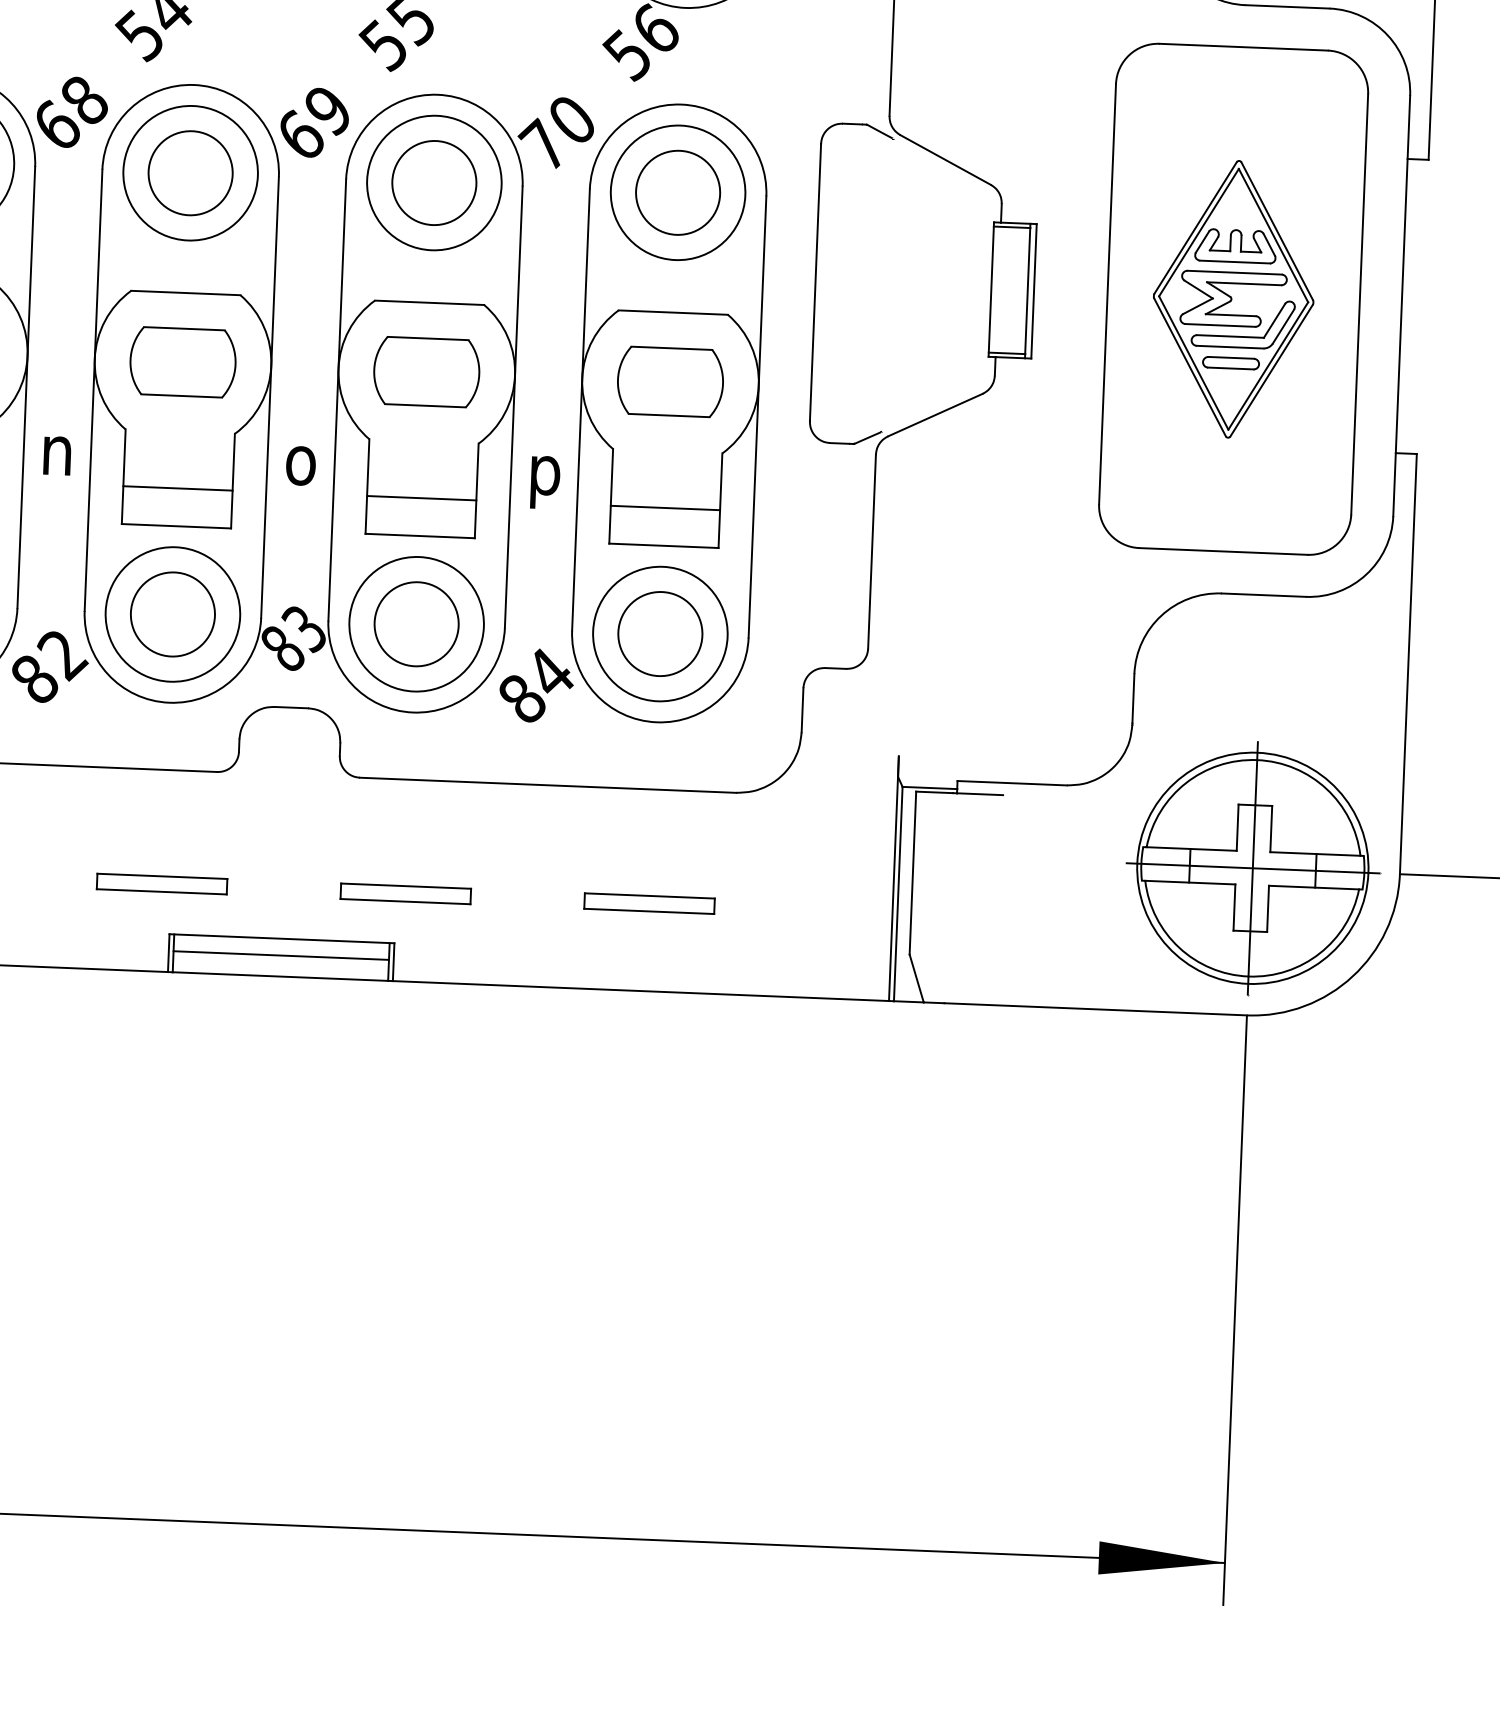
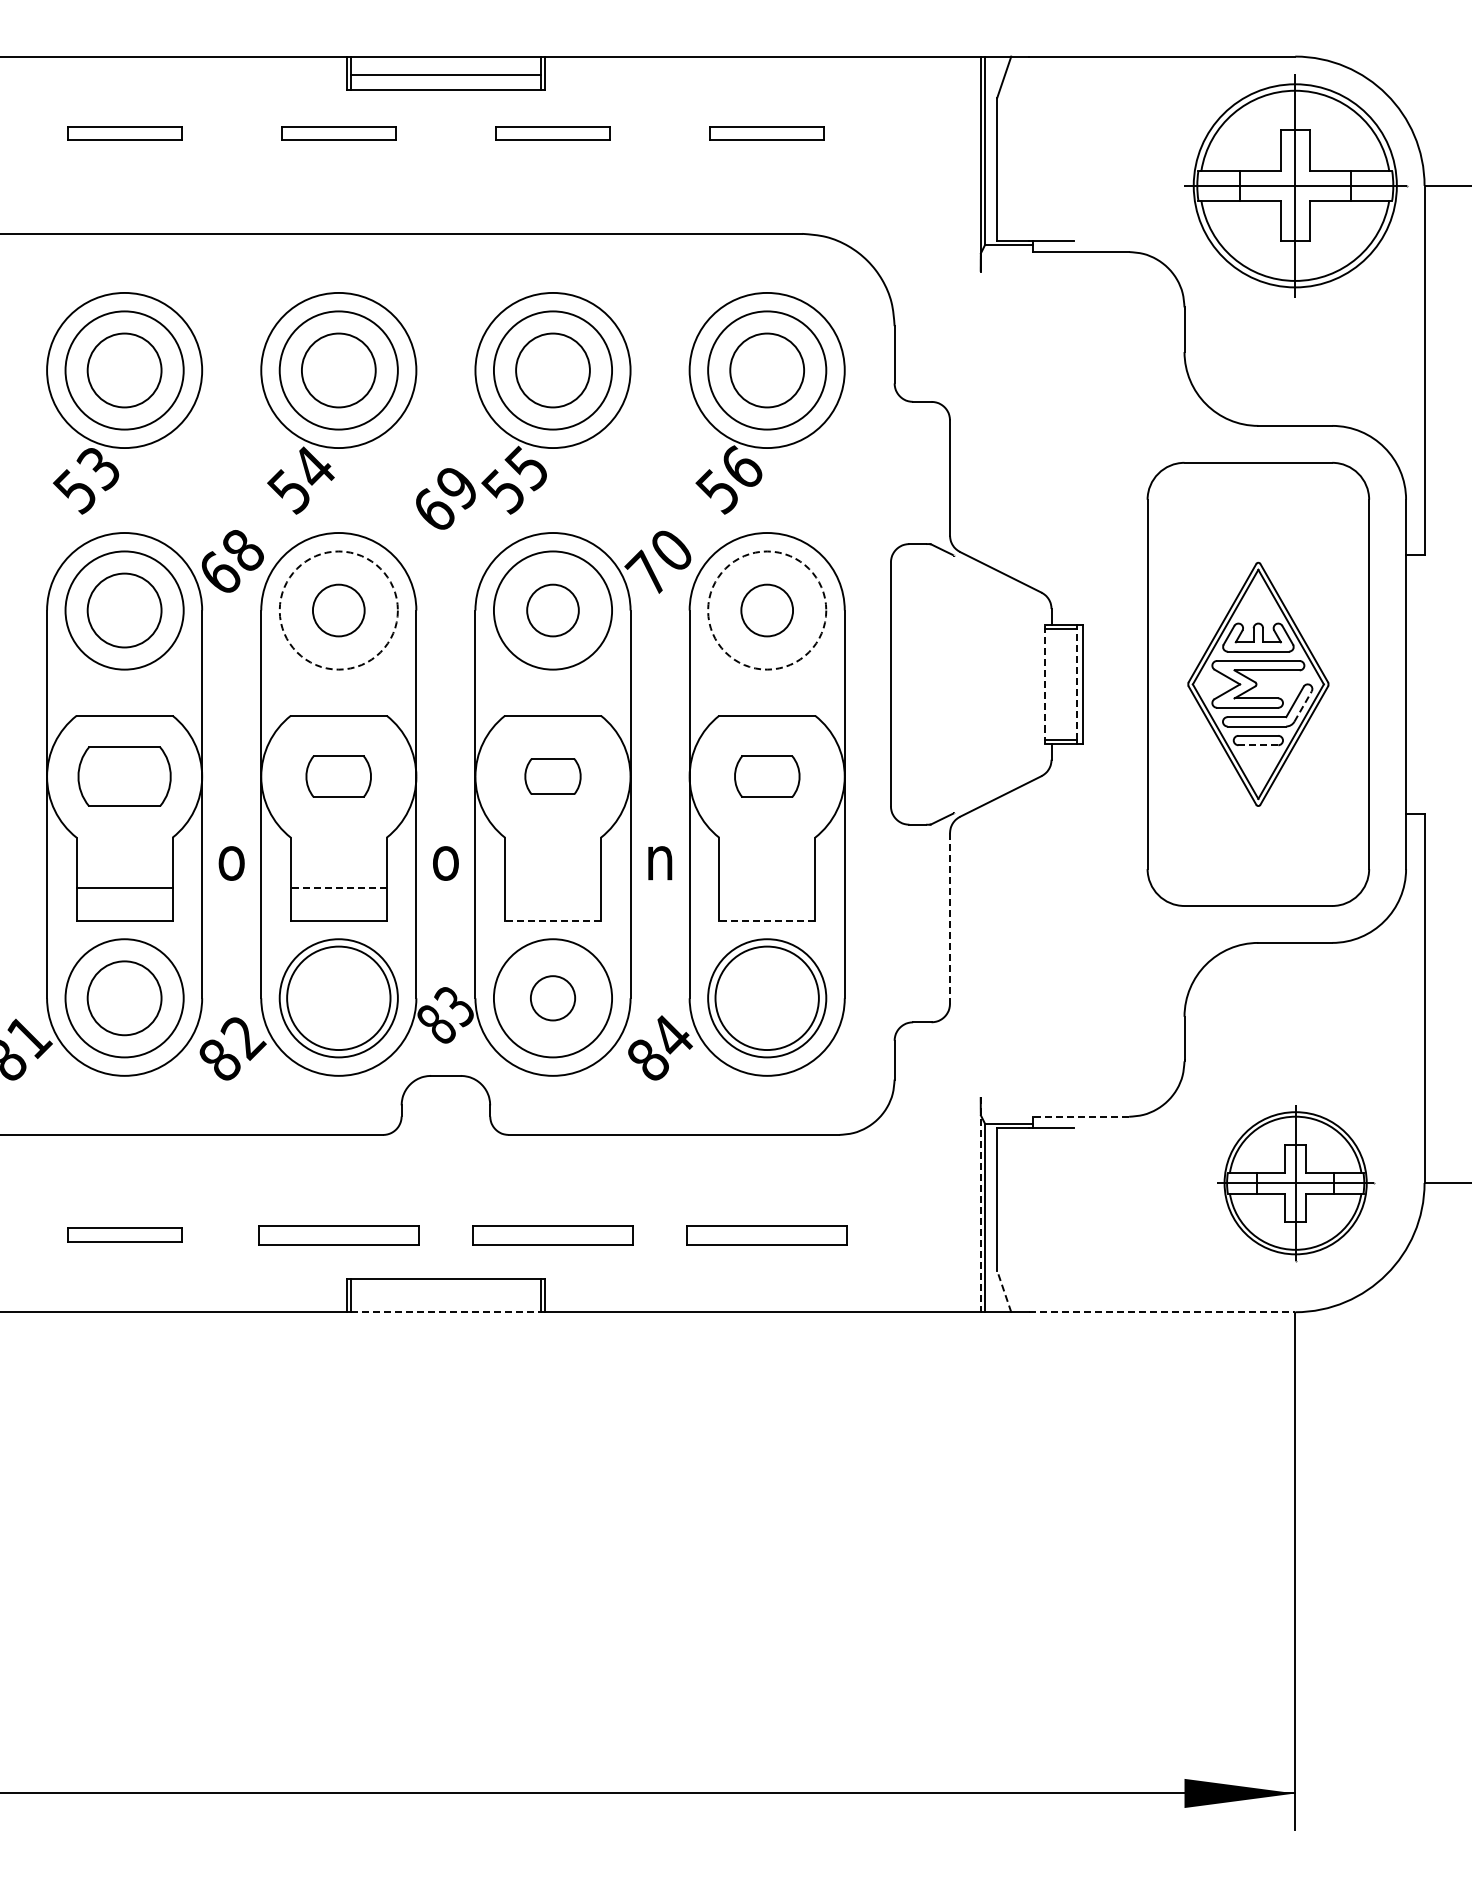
text: (314, 122) -> (445, 498), moved
circle: (190, 173) -> (338, 610), size x0.7
circle: (190, 173) -> (338, 610), solid -> dashed
circle: (433, 182) -> (552, 610), size x0.7
circle: (678, 192) -> (767, 610), size x0.7
circle: (678, 192) -> (767, 610), solid -> dashed
line: (991, 288) -> (1045, 683), solid -> dashed
line: (1027, 290) -> (1077, 683), solid -> dashed
line: (1283, 326) -> (1303, 706), solid -> dashed
part: (182, 362) -> (338, 776), size x0.7
line: (1230, 368) -> (1258, 745), solid -> dashed
part: (426, 371) -> (552, 776), size x0.6
part: (670, 381) -> (767, 776), size x0.7
text: (56, 456) -> (231, 863), n -> o
text: (544, 482) -> (660, 869), p -> n
line: (177, 488) -> (338, 887), solid -> dashed
line: (422, 498) -> (553, 887), removed
line: (665, 507) -> (767, 887), removed
line: (419, 535) -> (552, 920), solid -> dashed
line: (663, 545) -> (766, 920), solid -> dashed
line: (872, 552) -> (950, 919), solid -> dashed
circle: (172, 614) -> (338, 998), size x1.4
circle: (416, 624) -> (552, 998), size x0.6
circle: (660, 634) -> (767, 998), size x1.4
line: (1011, 782) -> (1080, 1116), solid -> dashed
part: (1254, 868) -> (1296, 1183), size x0.7
line: (893, 878) -> (980, 1204), solid -> dashed
part: (161, 883) -> (338, 1234), size x1.4
part: (405, 893) -> (552, 1234), size x1.4
part: (648, 902) -> (766, 1234), size x1.4
line: (280, 955) -> (445, 1293), removed
line: (279, 976) -> (445, 1312), solid -> dashed
line: (916, 978) -> (1004, 1291), solid -> dashed
line: (1095, 1009) -> (1162, 1312), solid -> dashed

